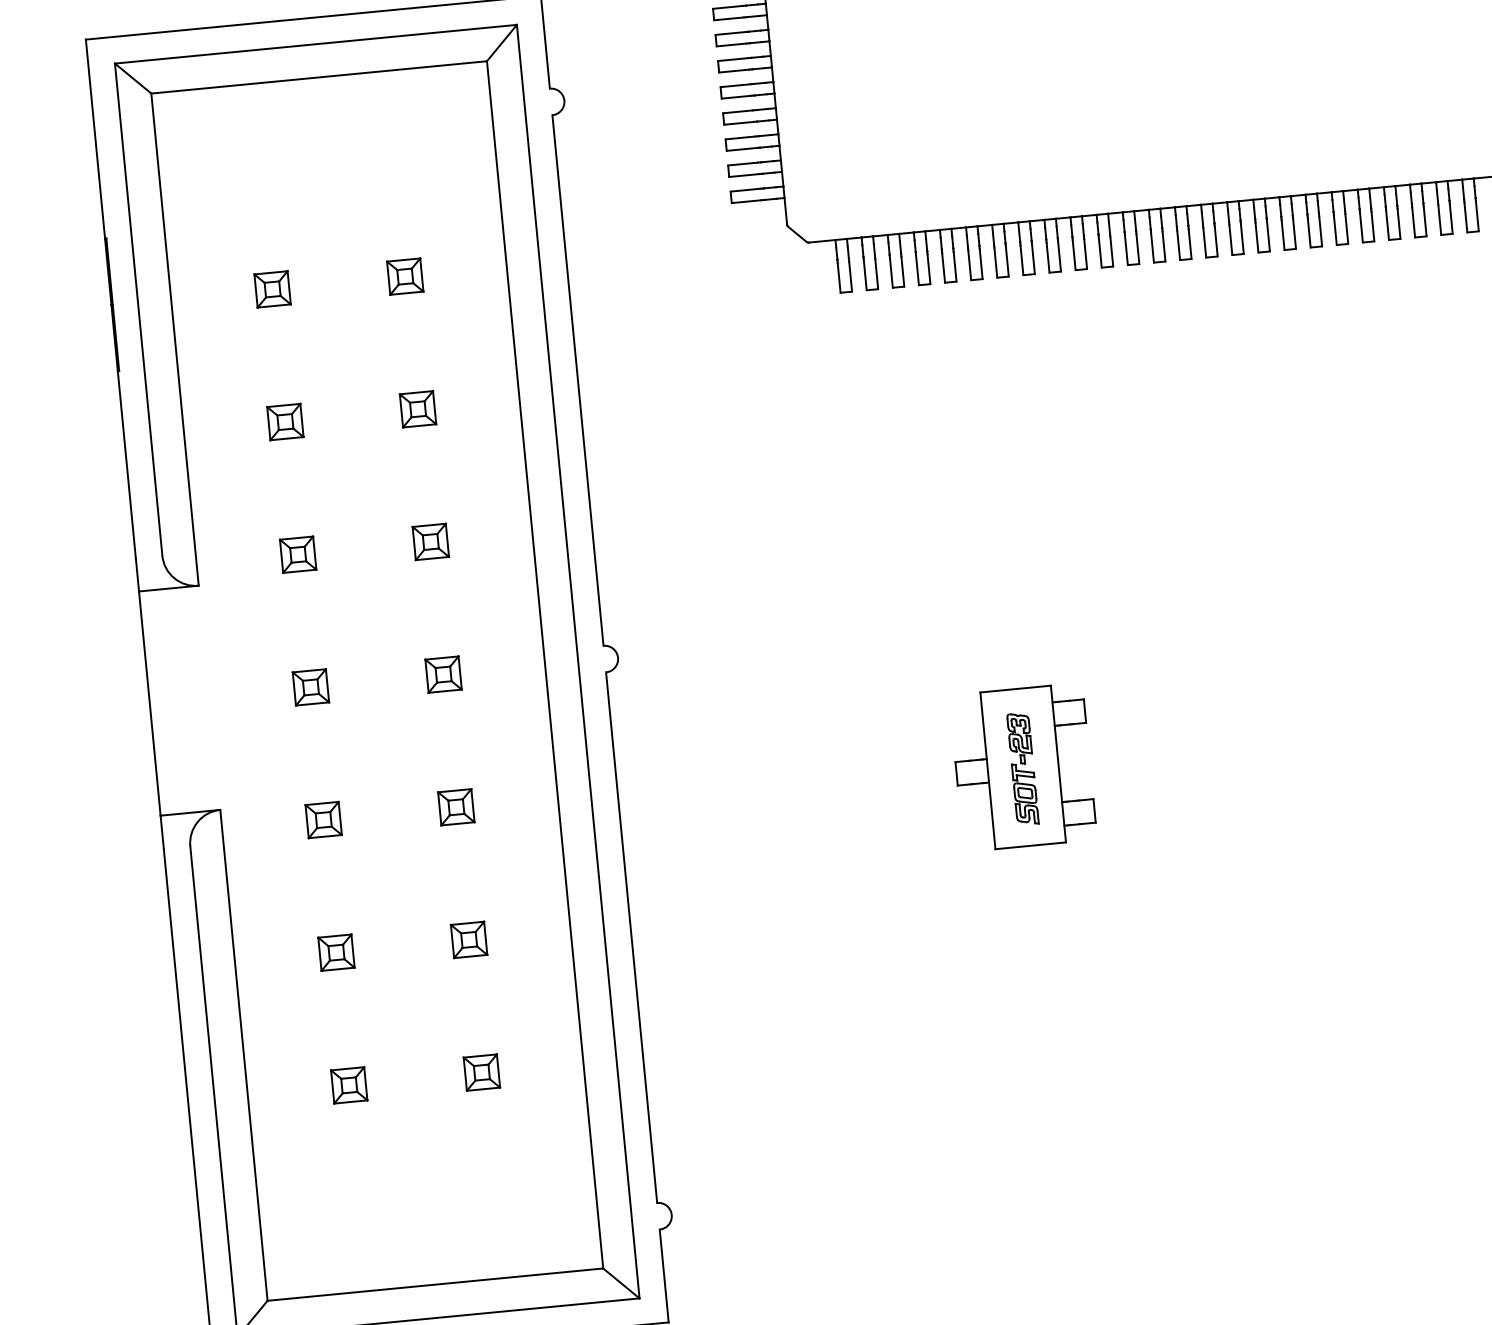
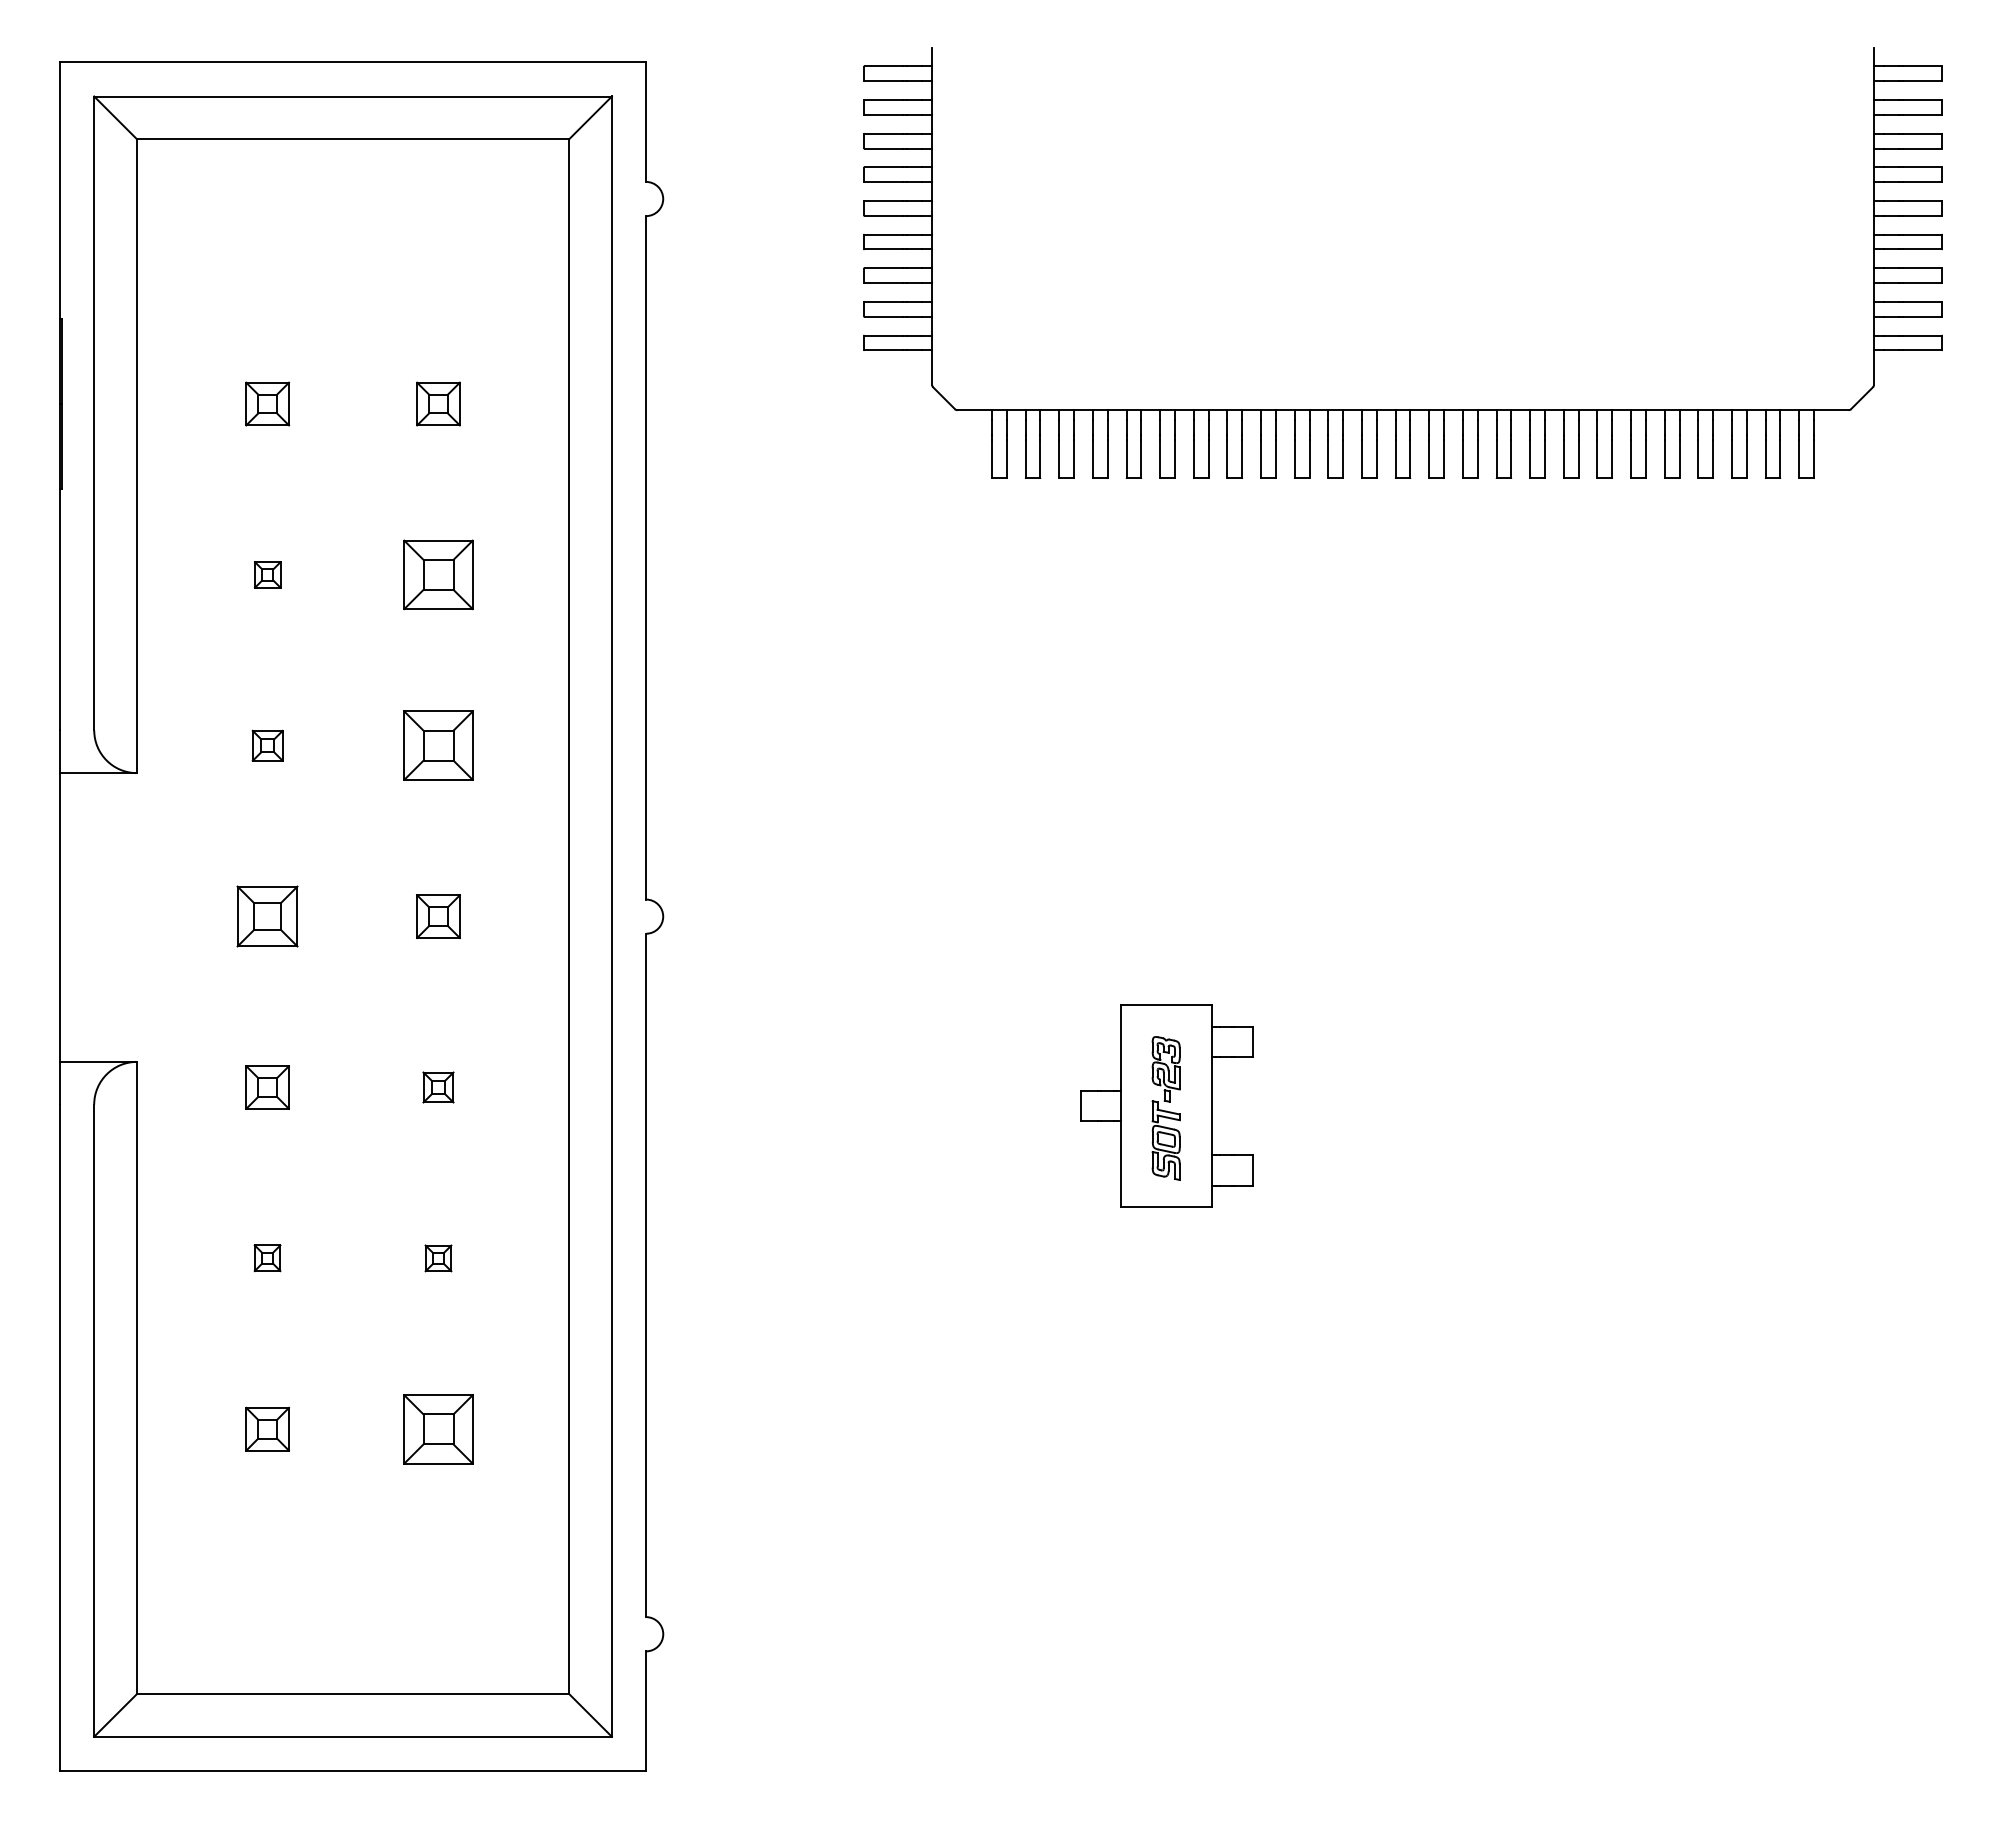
part: (418, 408) -> (438, 574), size x1.6
part: (285, 421) -> (267, 574), size x0.6
part: (430, 541) -> (438, 745), size x1.6
part: (298, 554) -> (267, 745), size x0.7
part: (310, 687) -> (267, 916), size x1.4
part: (456, 807) -> (438, 1087), size x0.7
part: (469, 940) -> (438, 1258), size x0.6
part: (336, 952) -> (267, 1257), size x0.6
part: (481, 1072) -> (438, 1428), size x1.6

